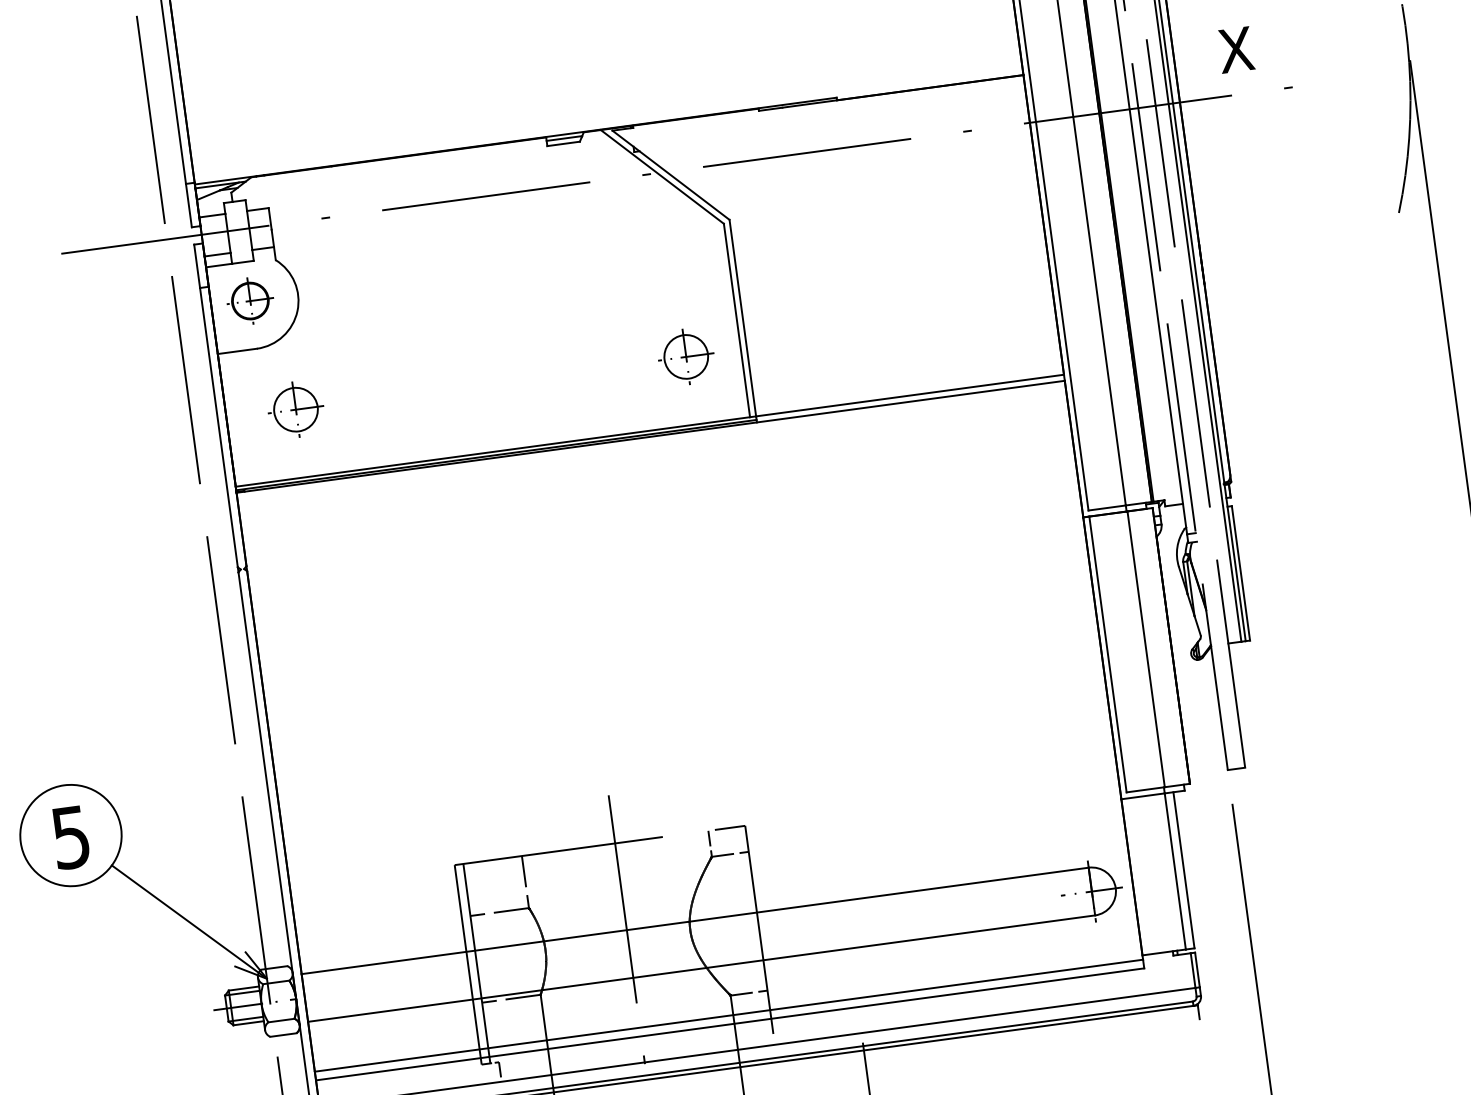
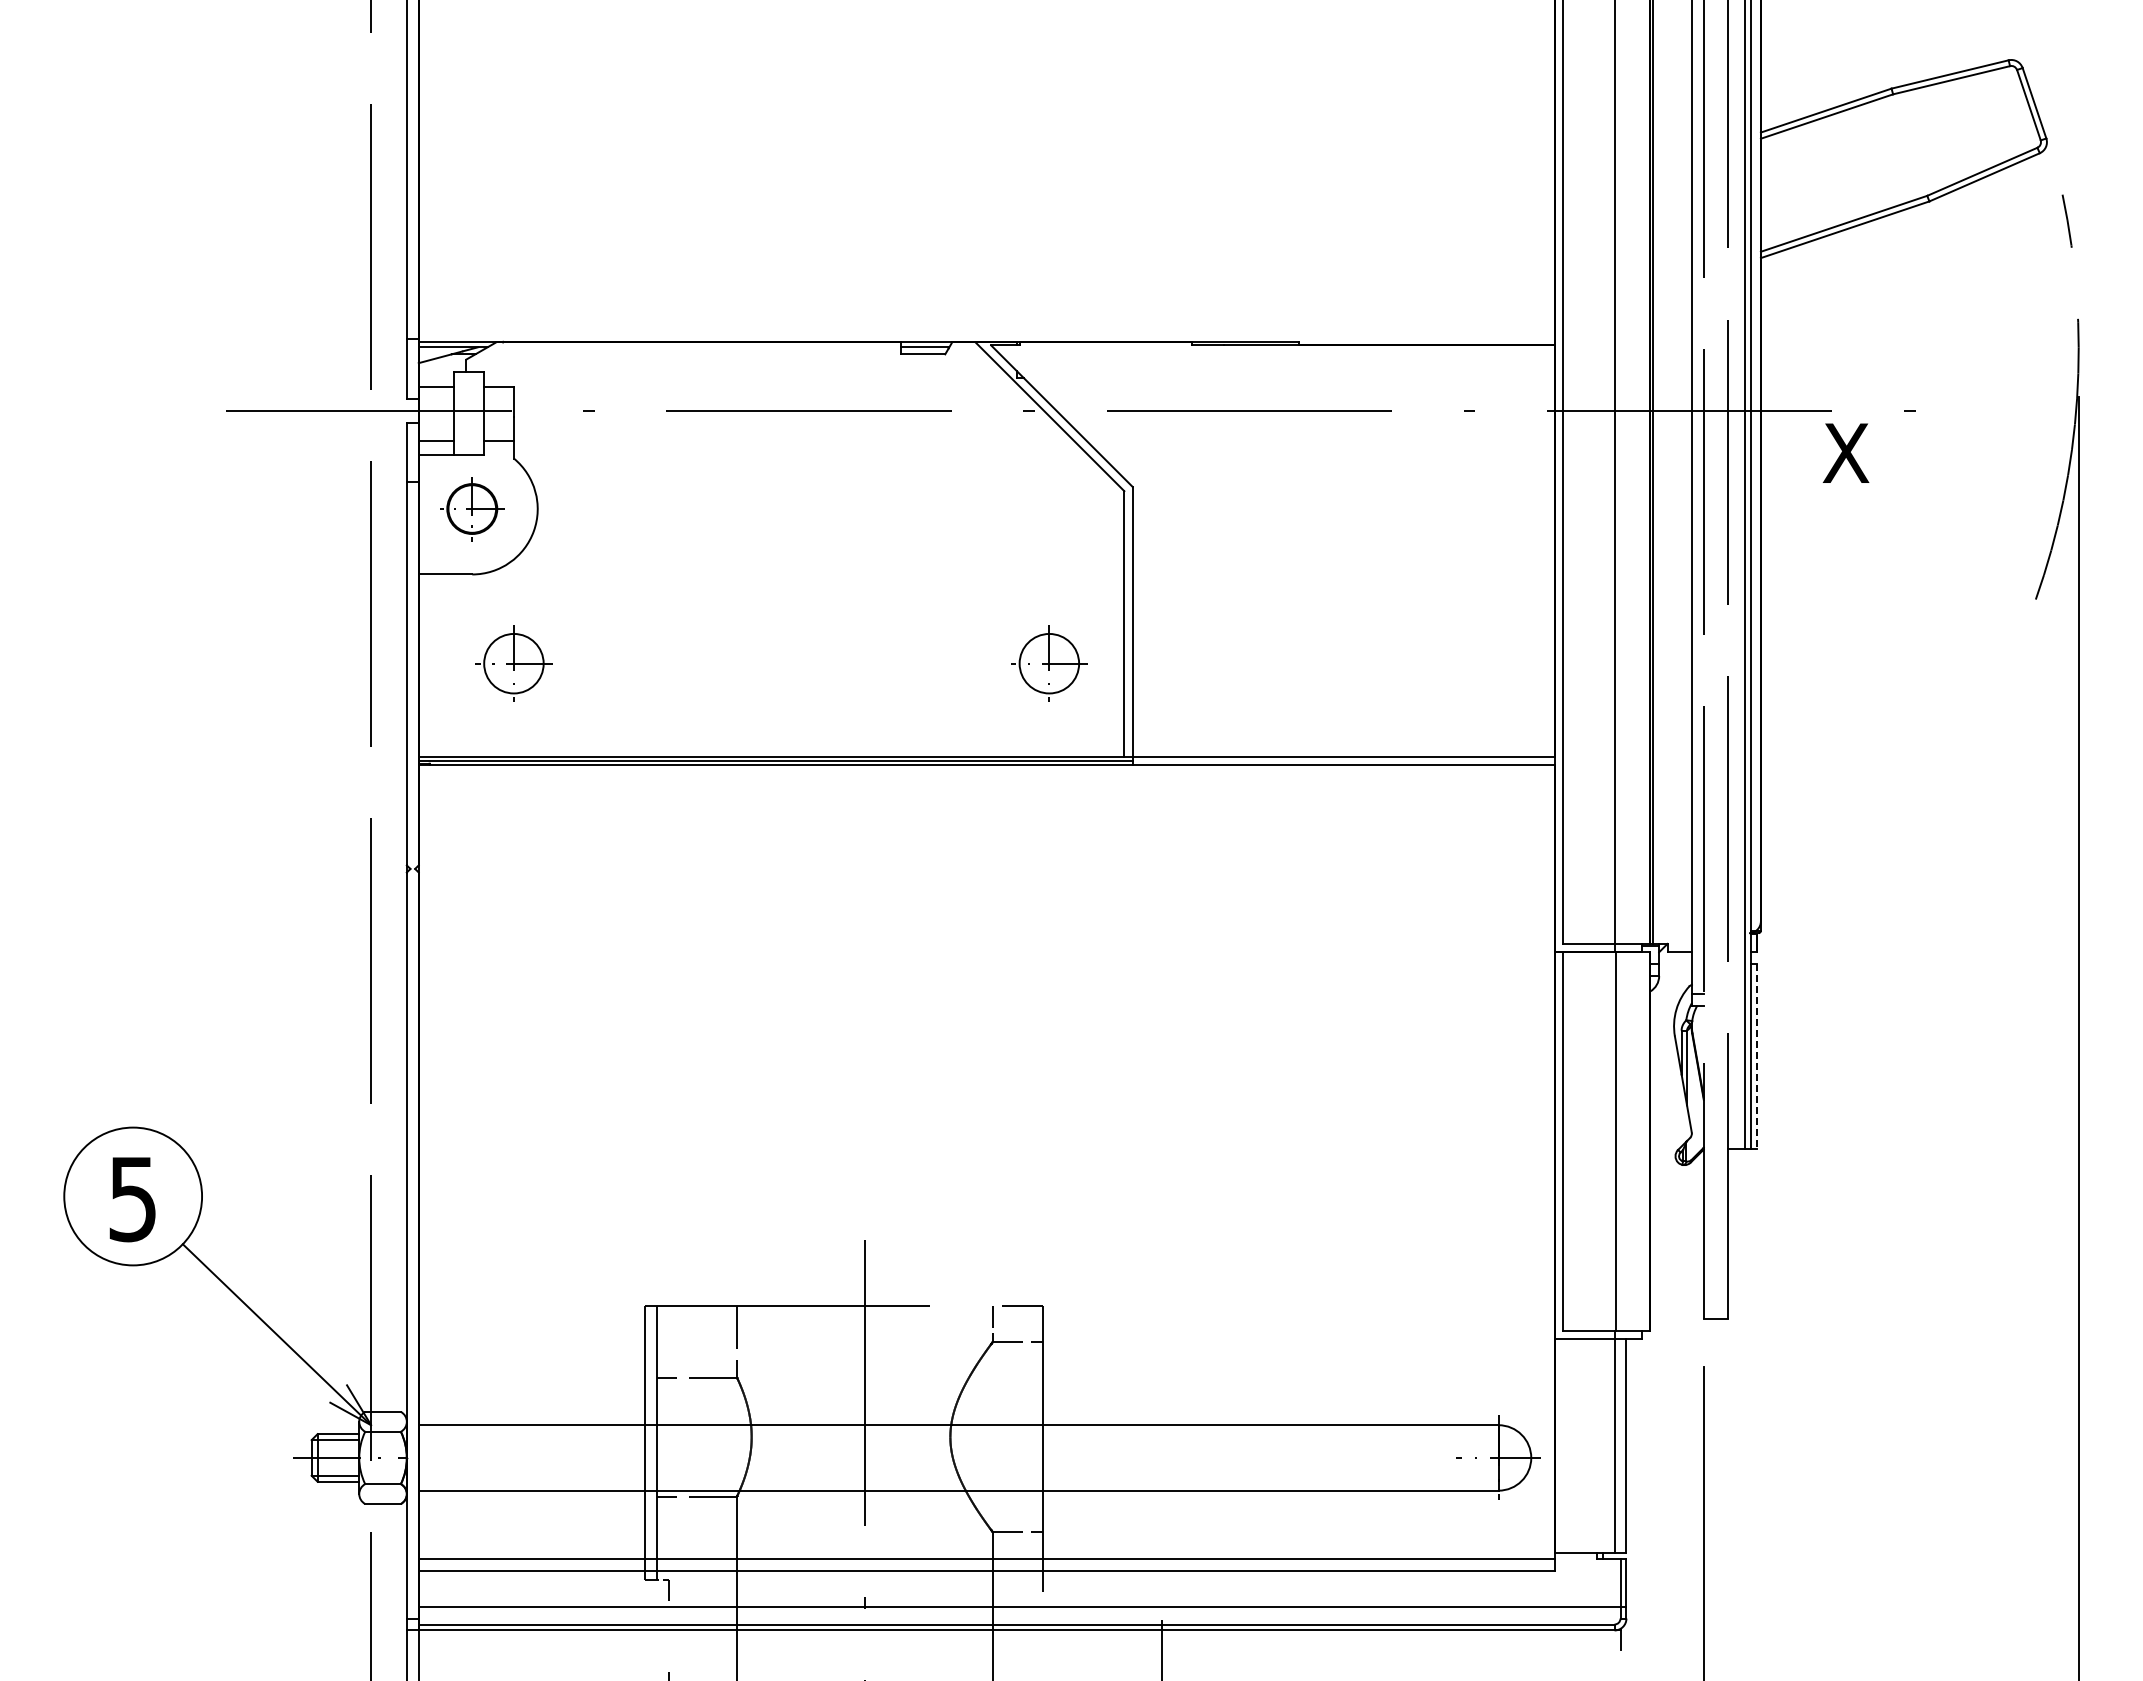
text: (1235, 49) -> (1845, 452), moved
line: (1241, 573) -> (1757, 1056), solid -> dashed

